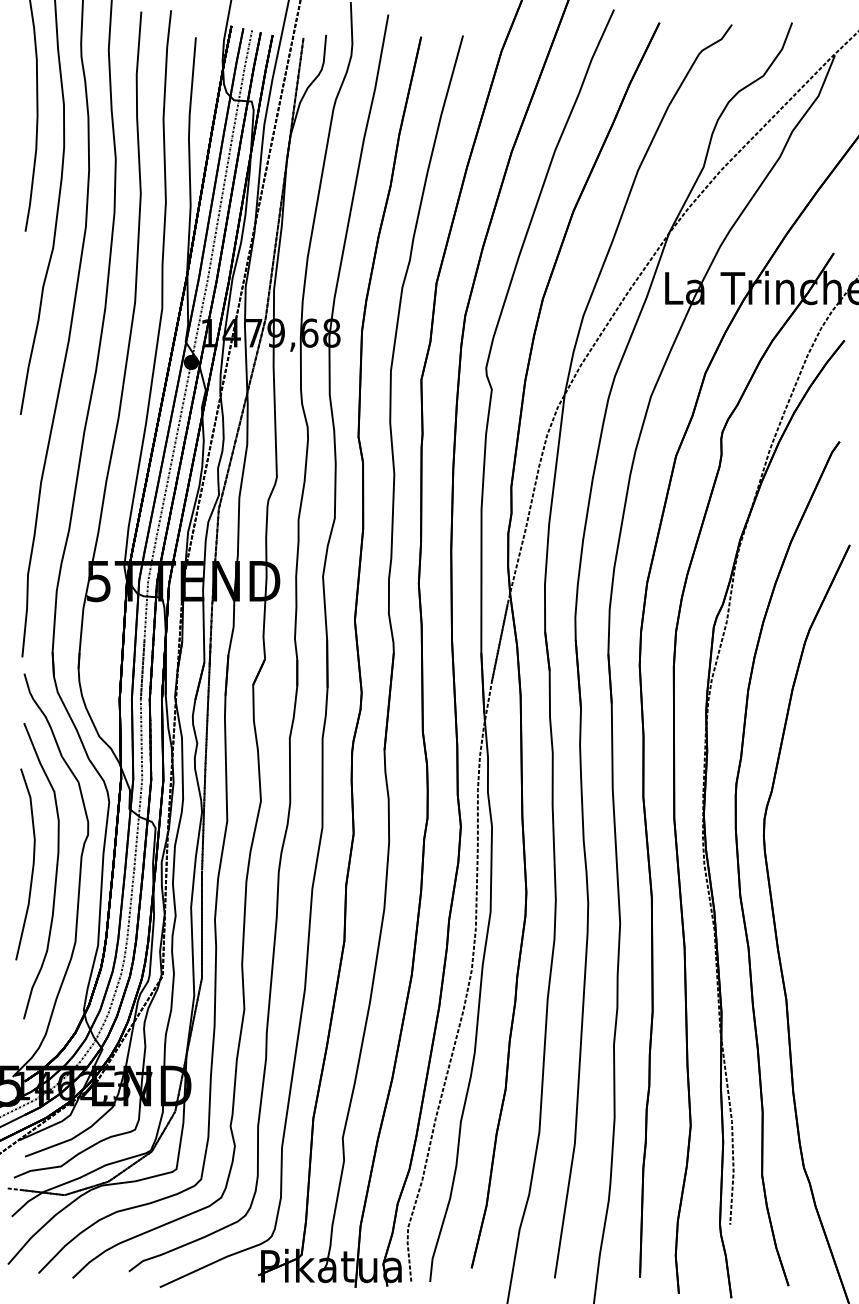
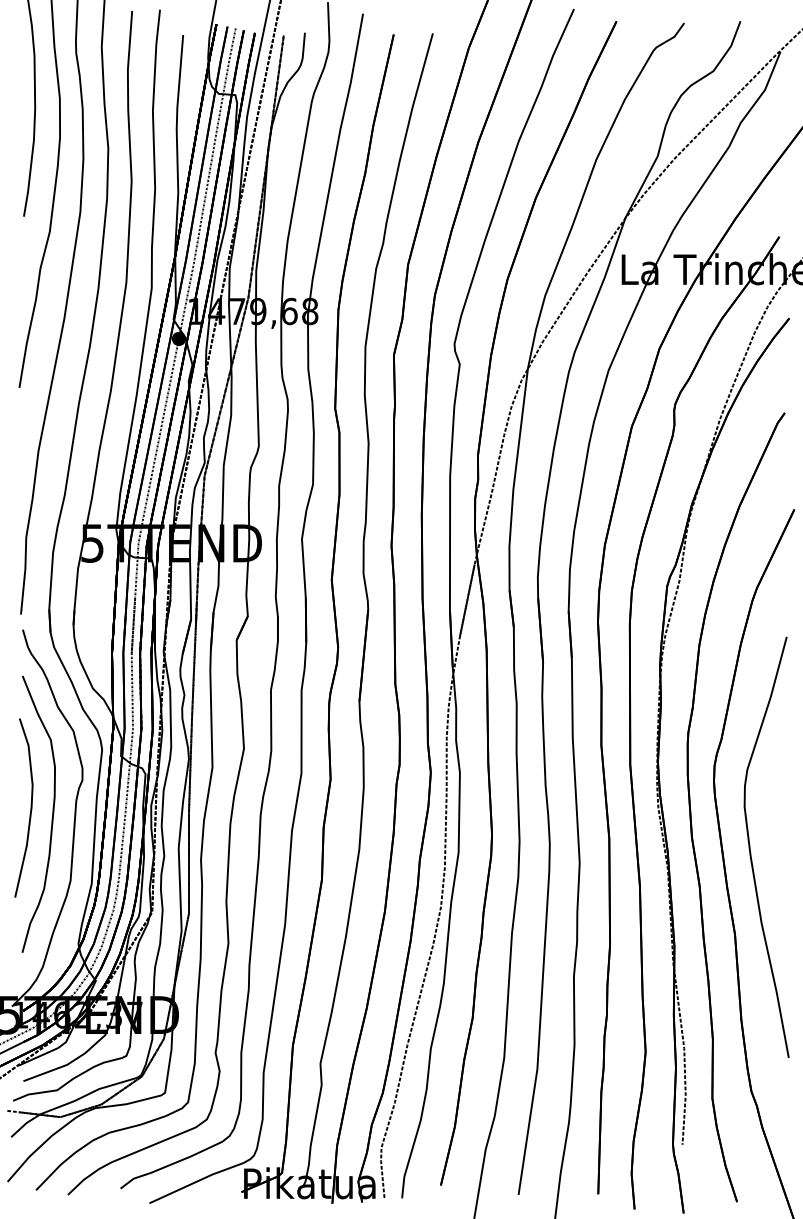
curve: (803, 908) -> (751, 849), added

